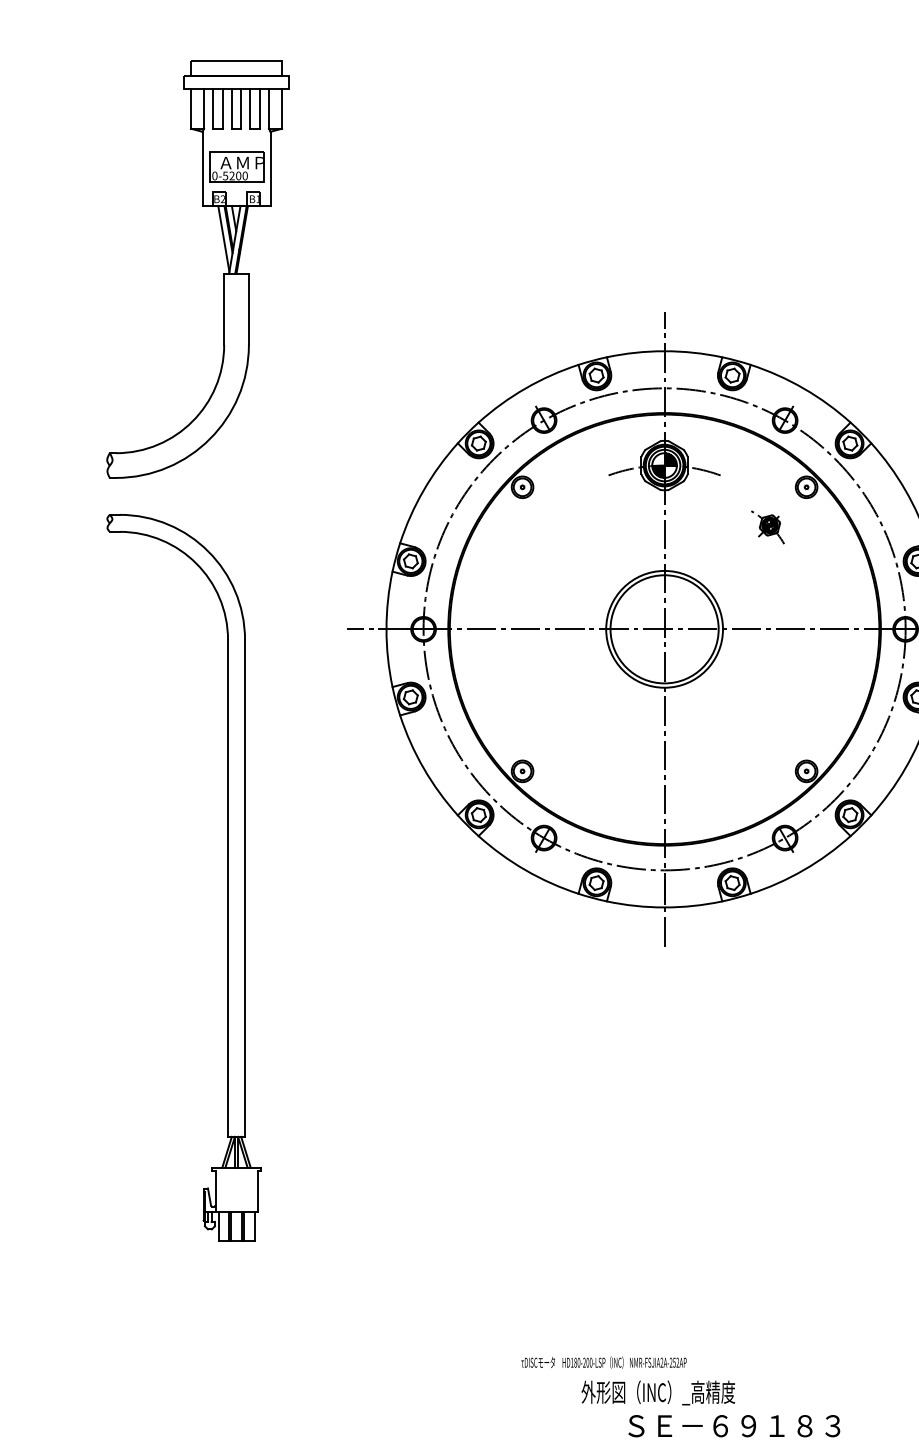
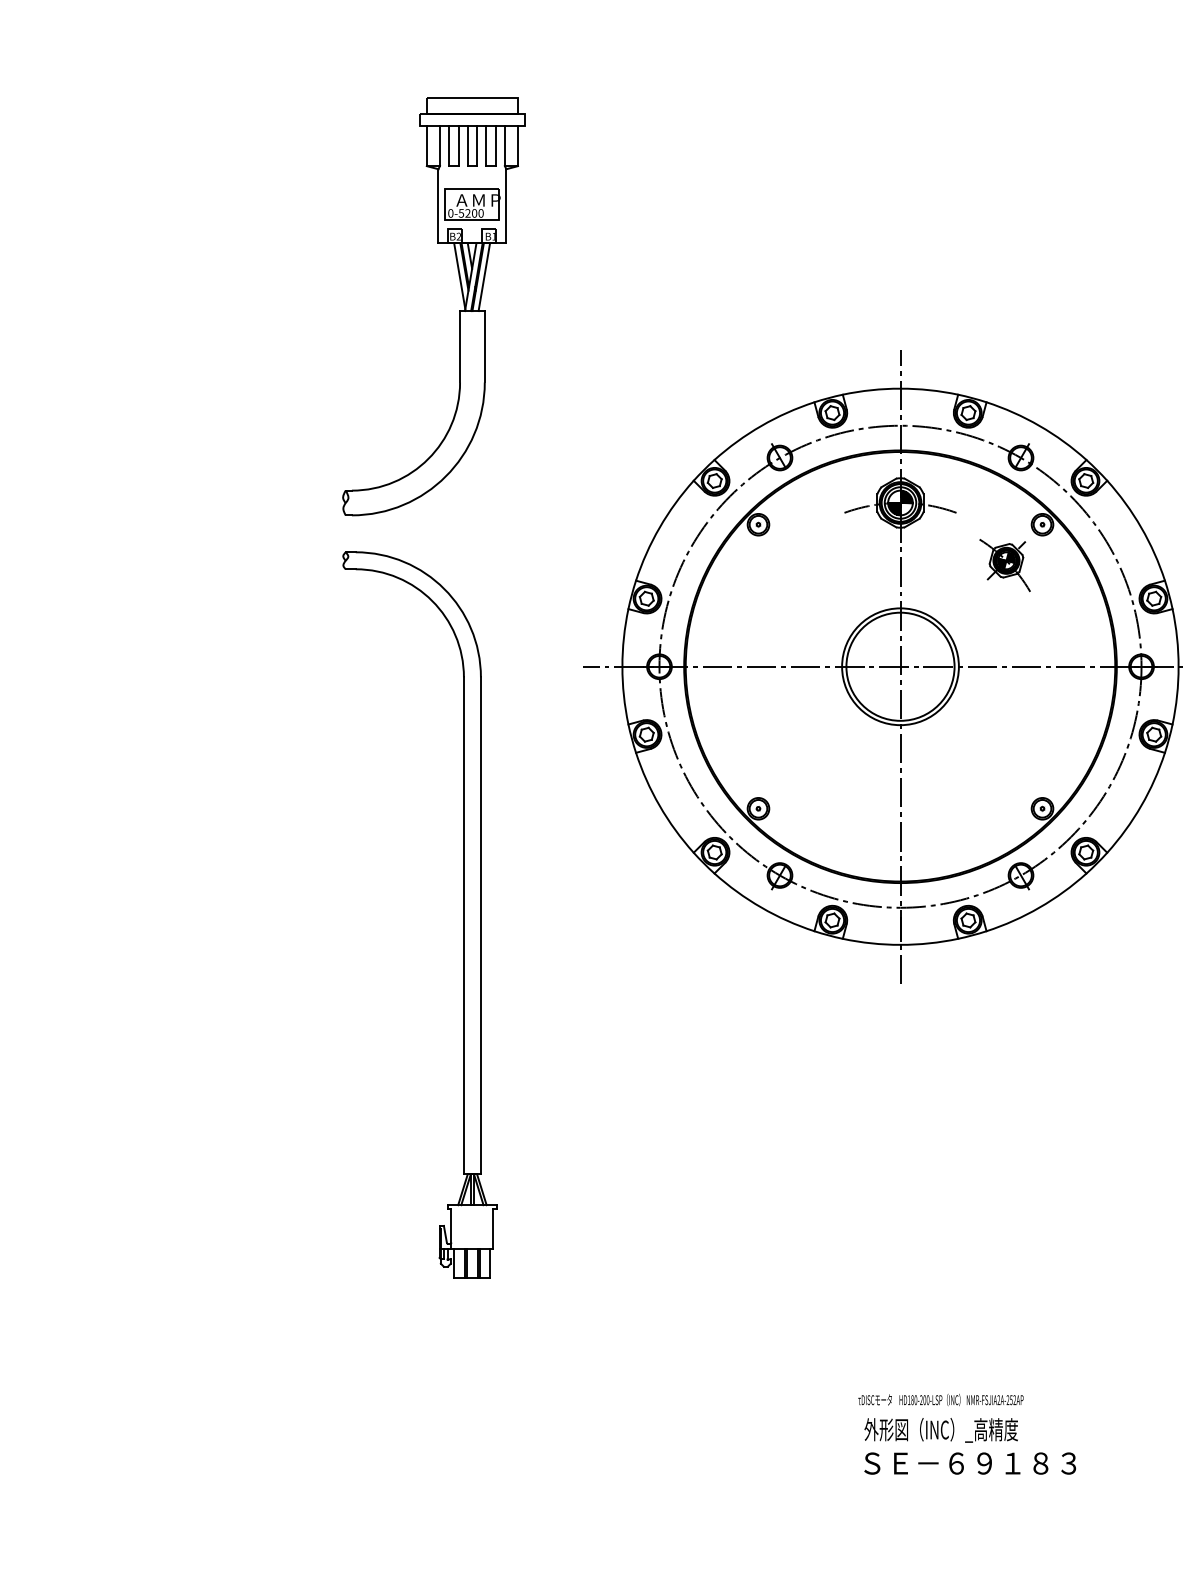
line: (248, 240) -> (484, 277), added
part: (768, 528) -> (1004, 565), size x1.67
text: (603, 1362) -> (940, 1399), moved
text: (657, 1393) -> (940, 1430), moved

